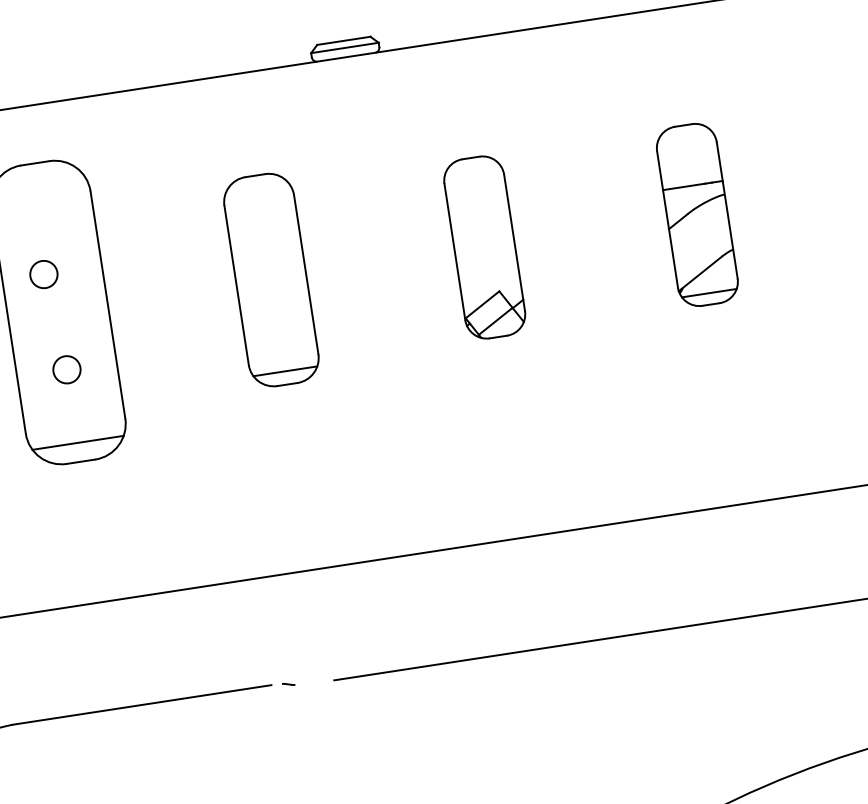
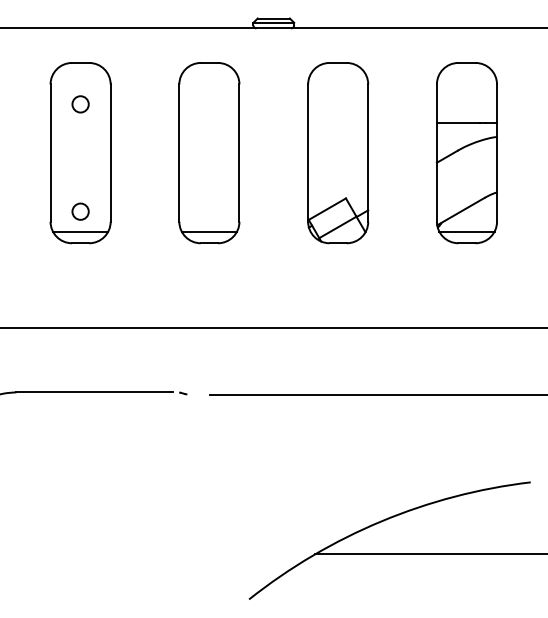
part: (696, 215) -> (466, 153), size x1.67
part: (485, 247) -> (338, 153), size x1.67
circle: (43, 274) -> (80, 104), moved
part: (271, 280) -> (209, 153), size x1.43
circle: (66, 369) -> (80, 211), moved

